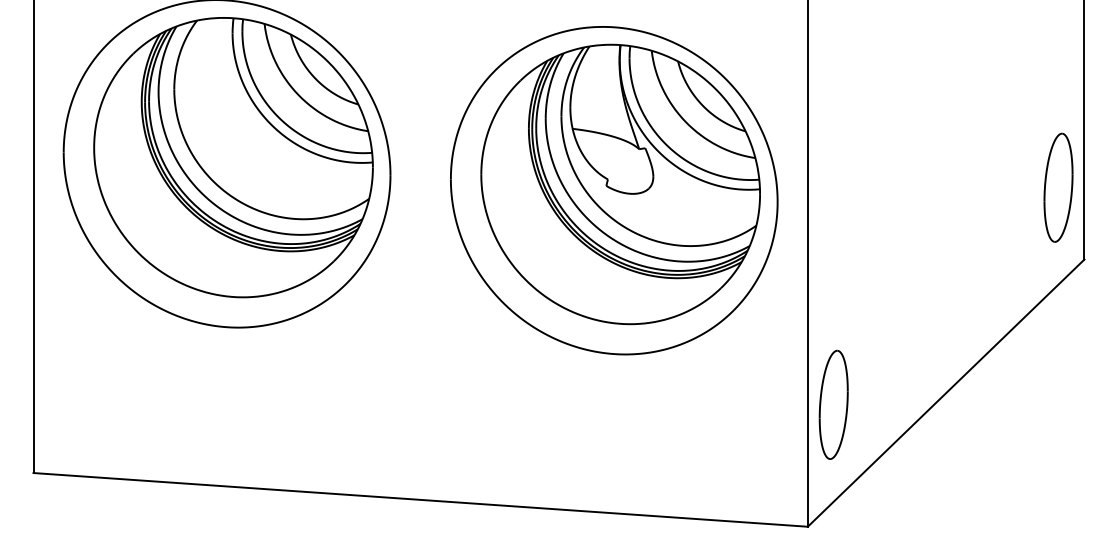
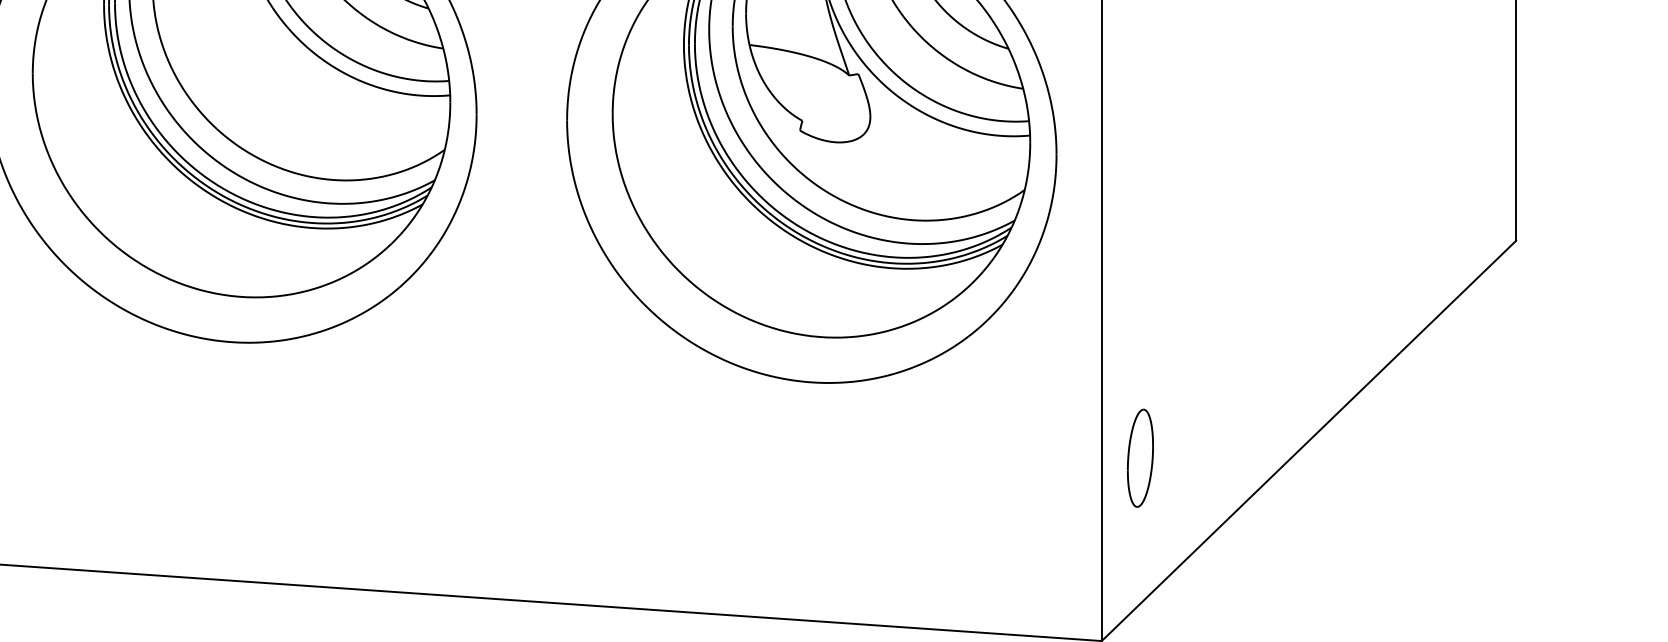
part: (1058, 187) -> (1477, 132), removed
part: (833, 404) -> (1140, 457), size x0.6

